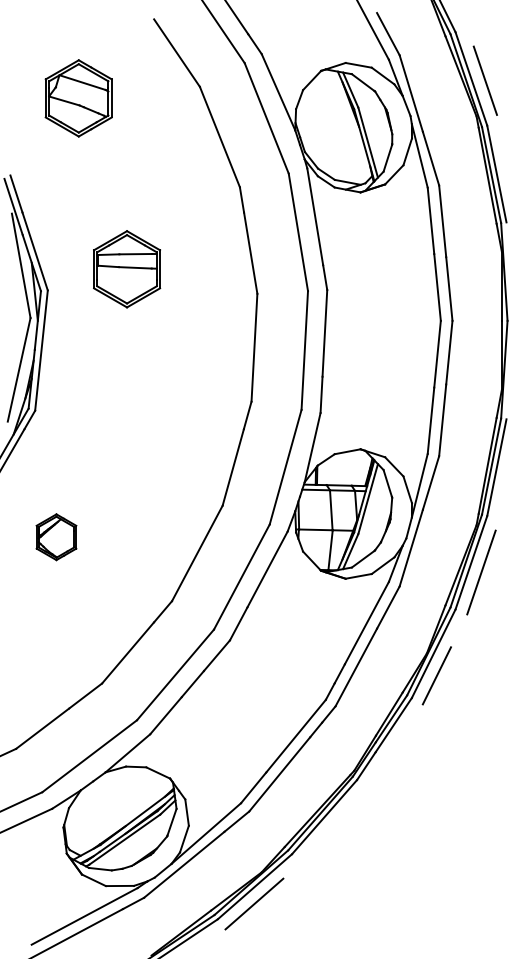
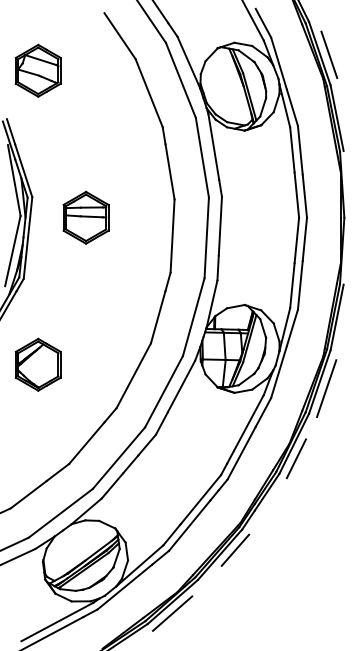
part: (77, 97) -> (37, 70), moved
part: (126, 268) -> (85, 217), moved
part: (55, 536) -> (37, 364), size x1.67
line: (347, 809) -> (235, 549), added

